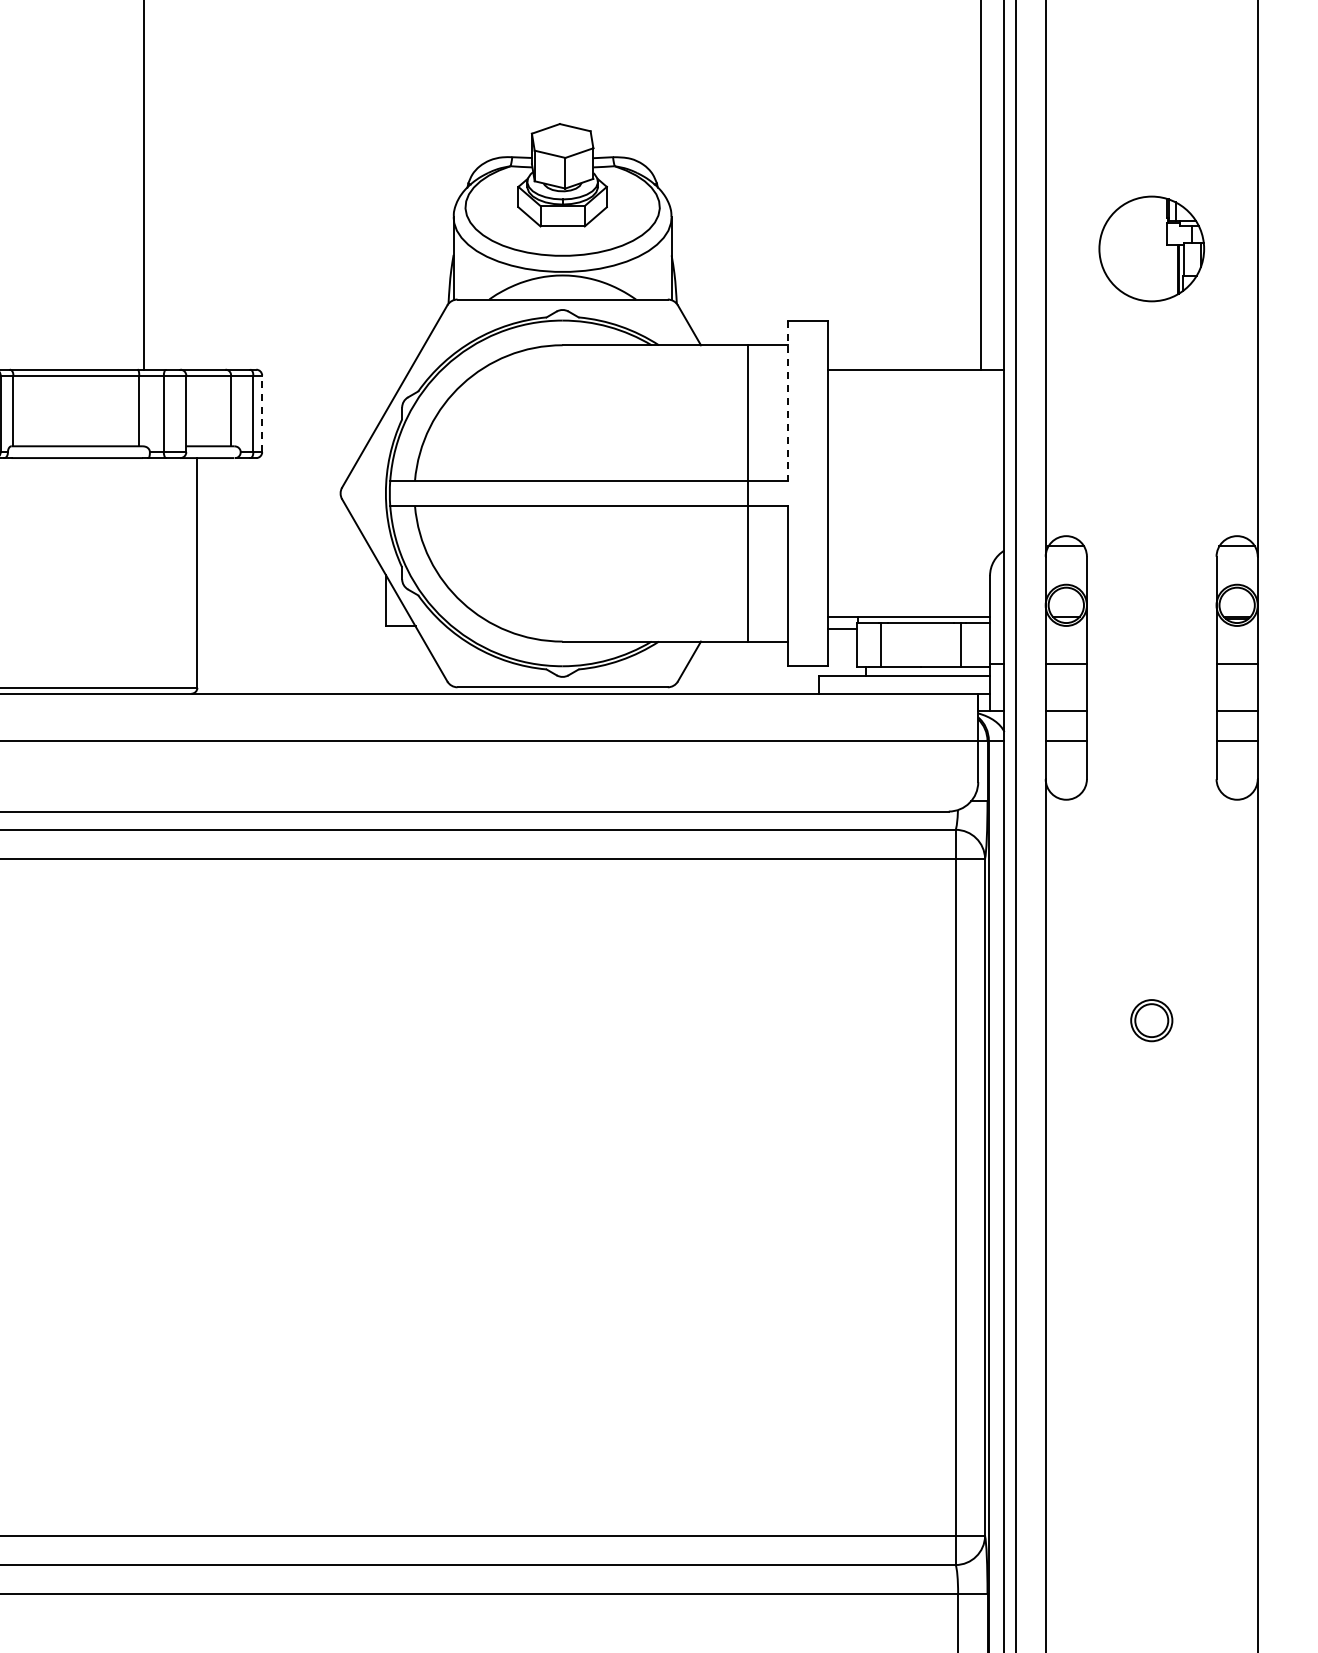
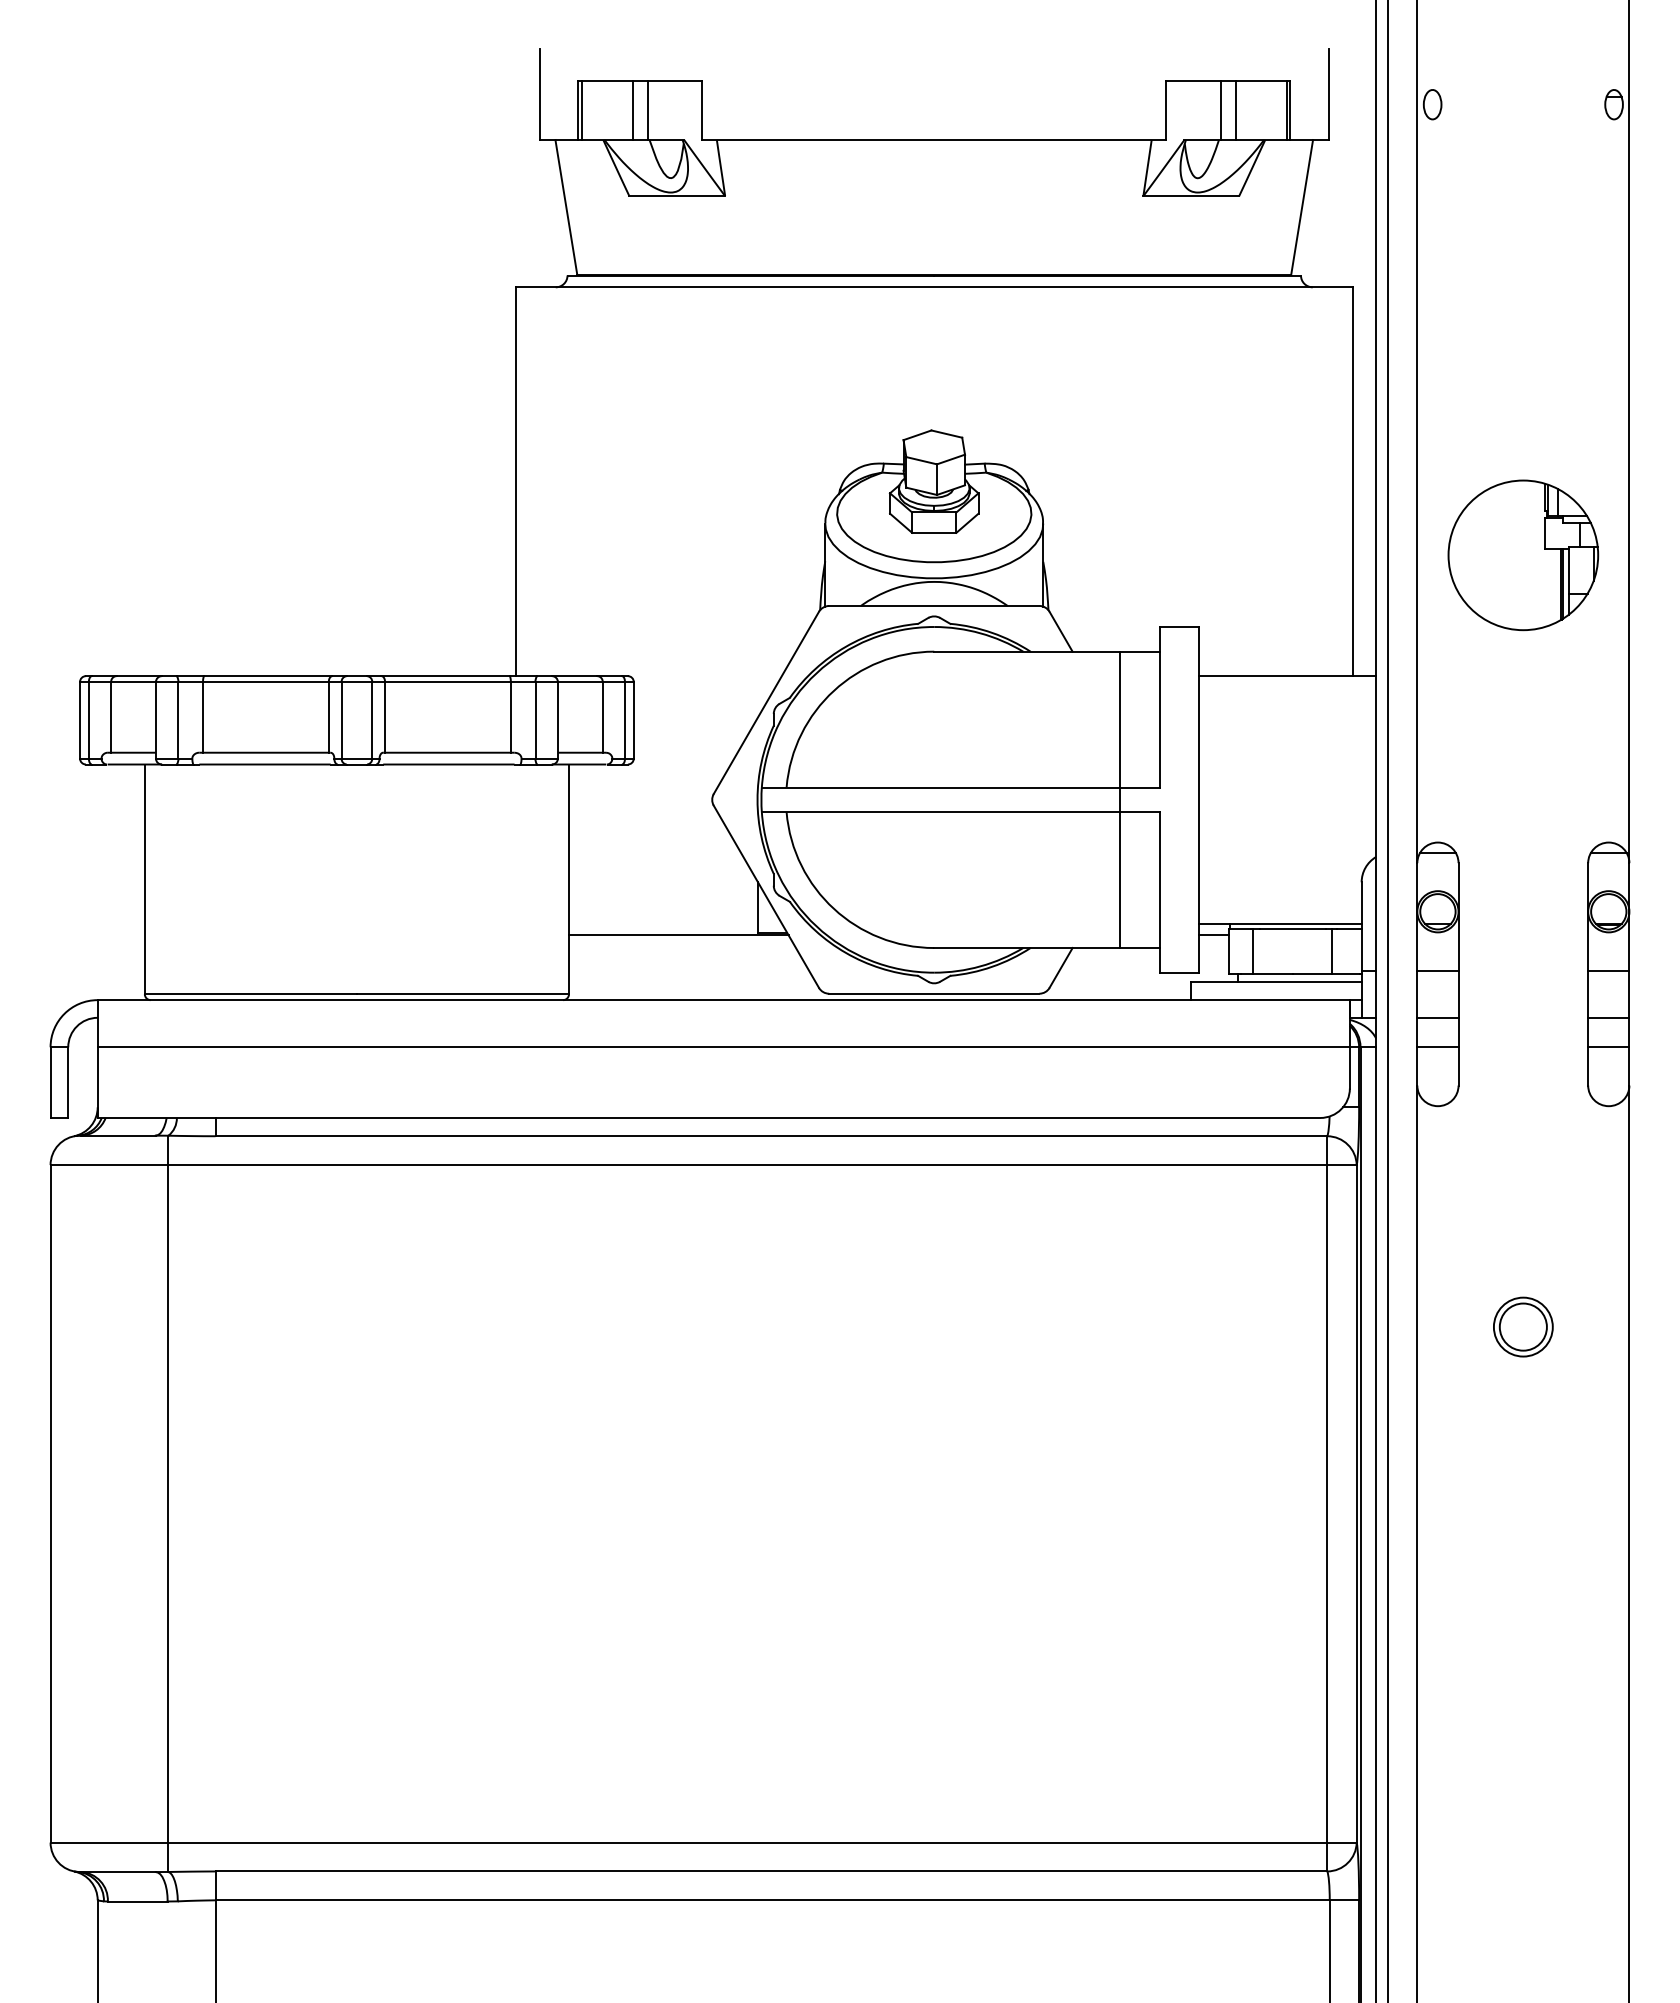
part: (1151, 249) -> (1523, 555), size x1.43
line: (787, 401) -> (1159, 707), dashed -> solid
line: (261, 413) -> (633, 719), dashed -> solid
line: (306, 629) -> (678, 935), added
part: (1151, 1020) -> (1523, 1326), size x1.43

